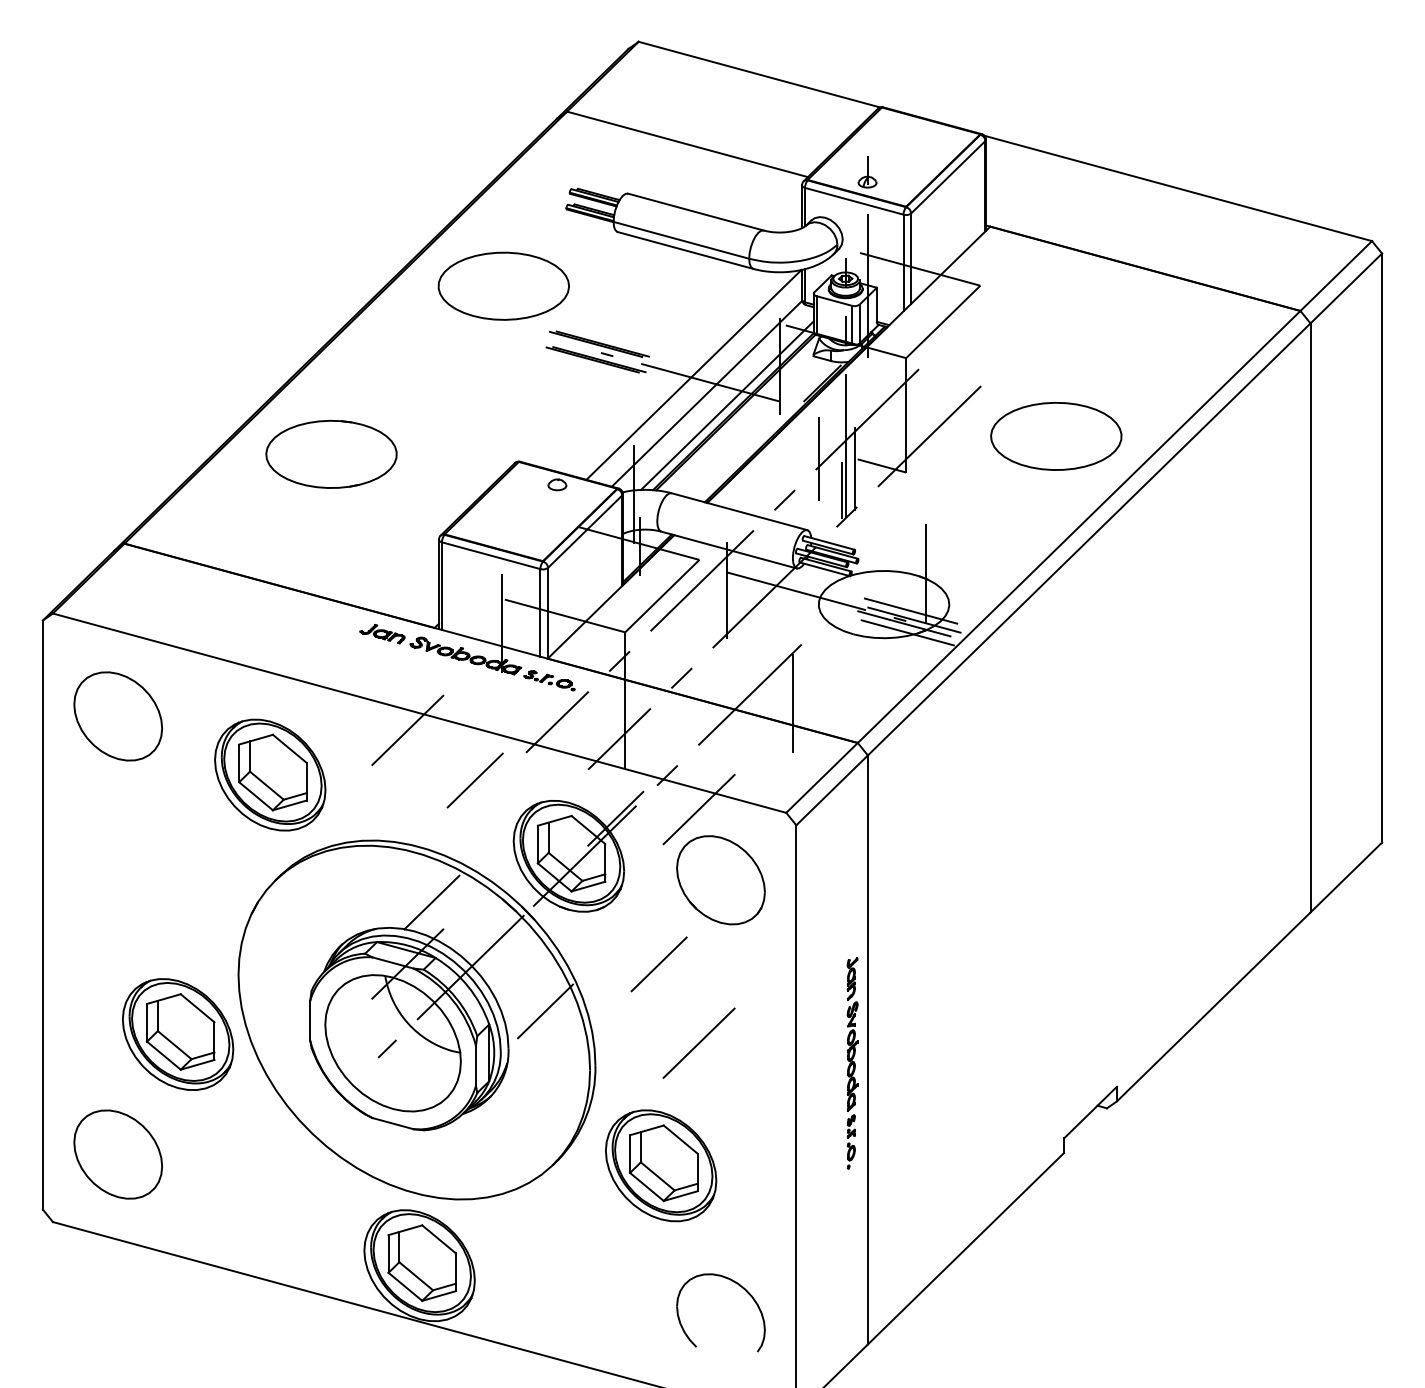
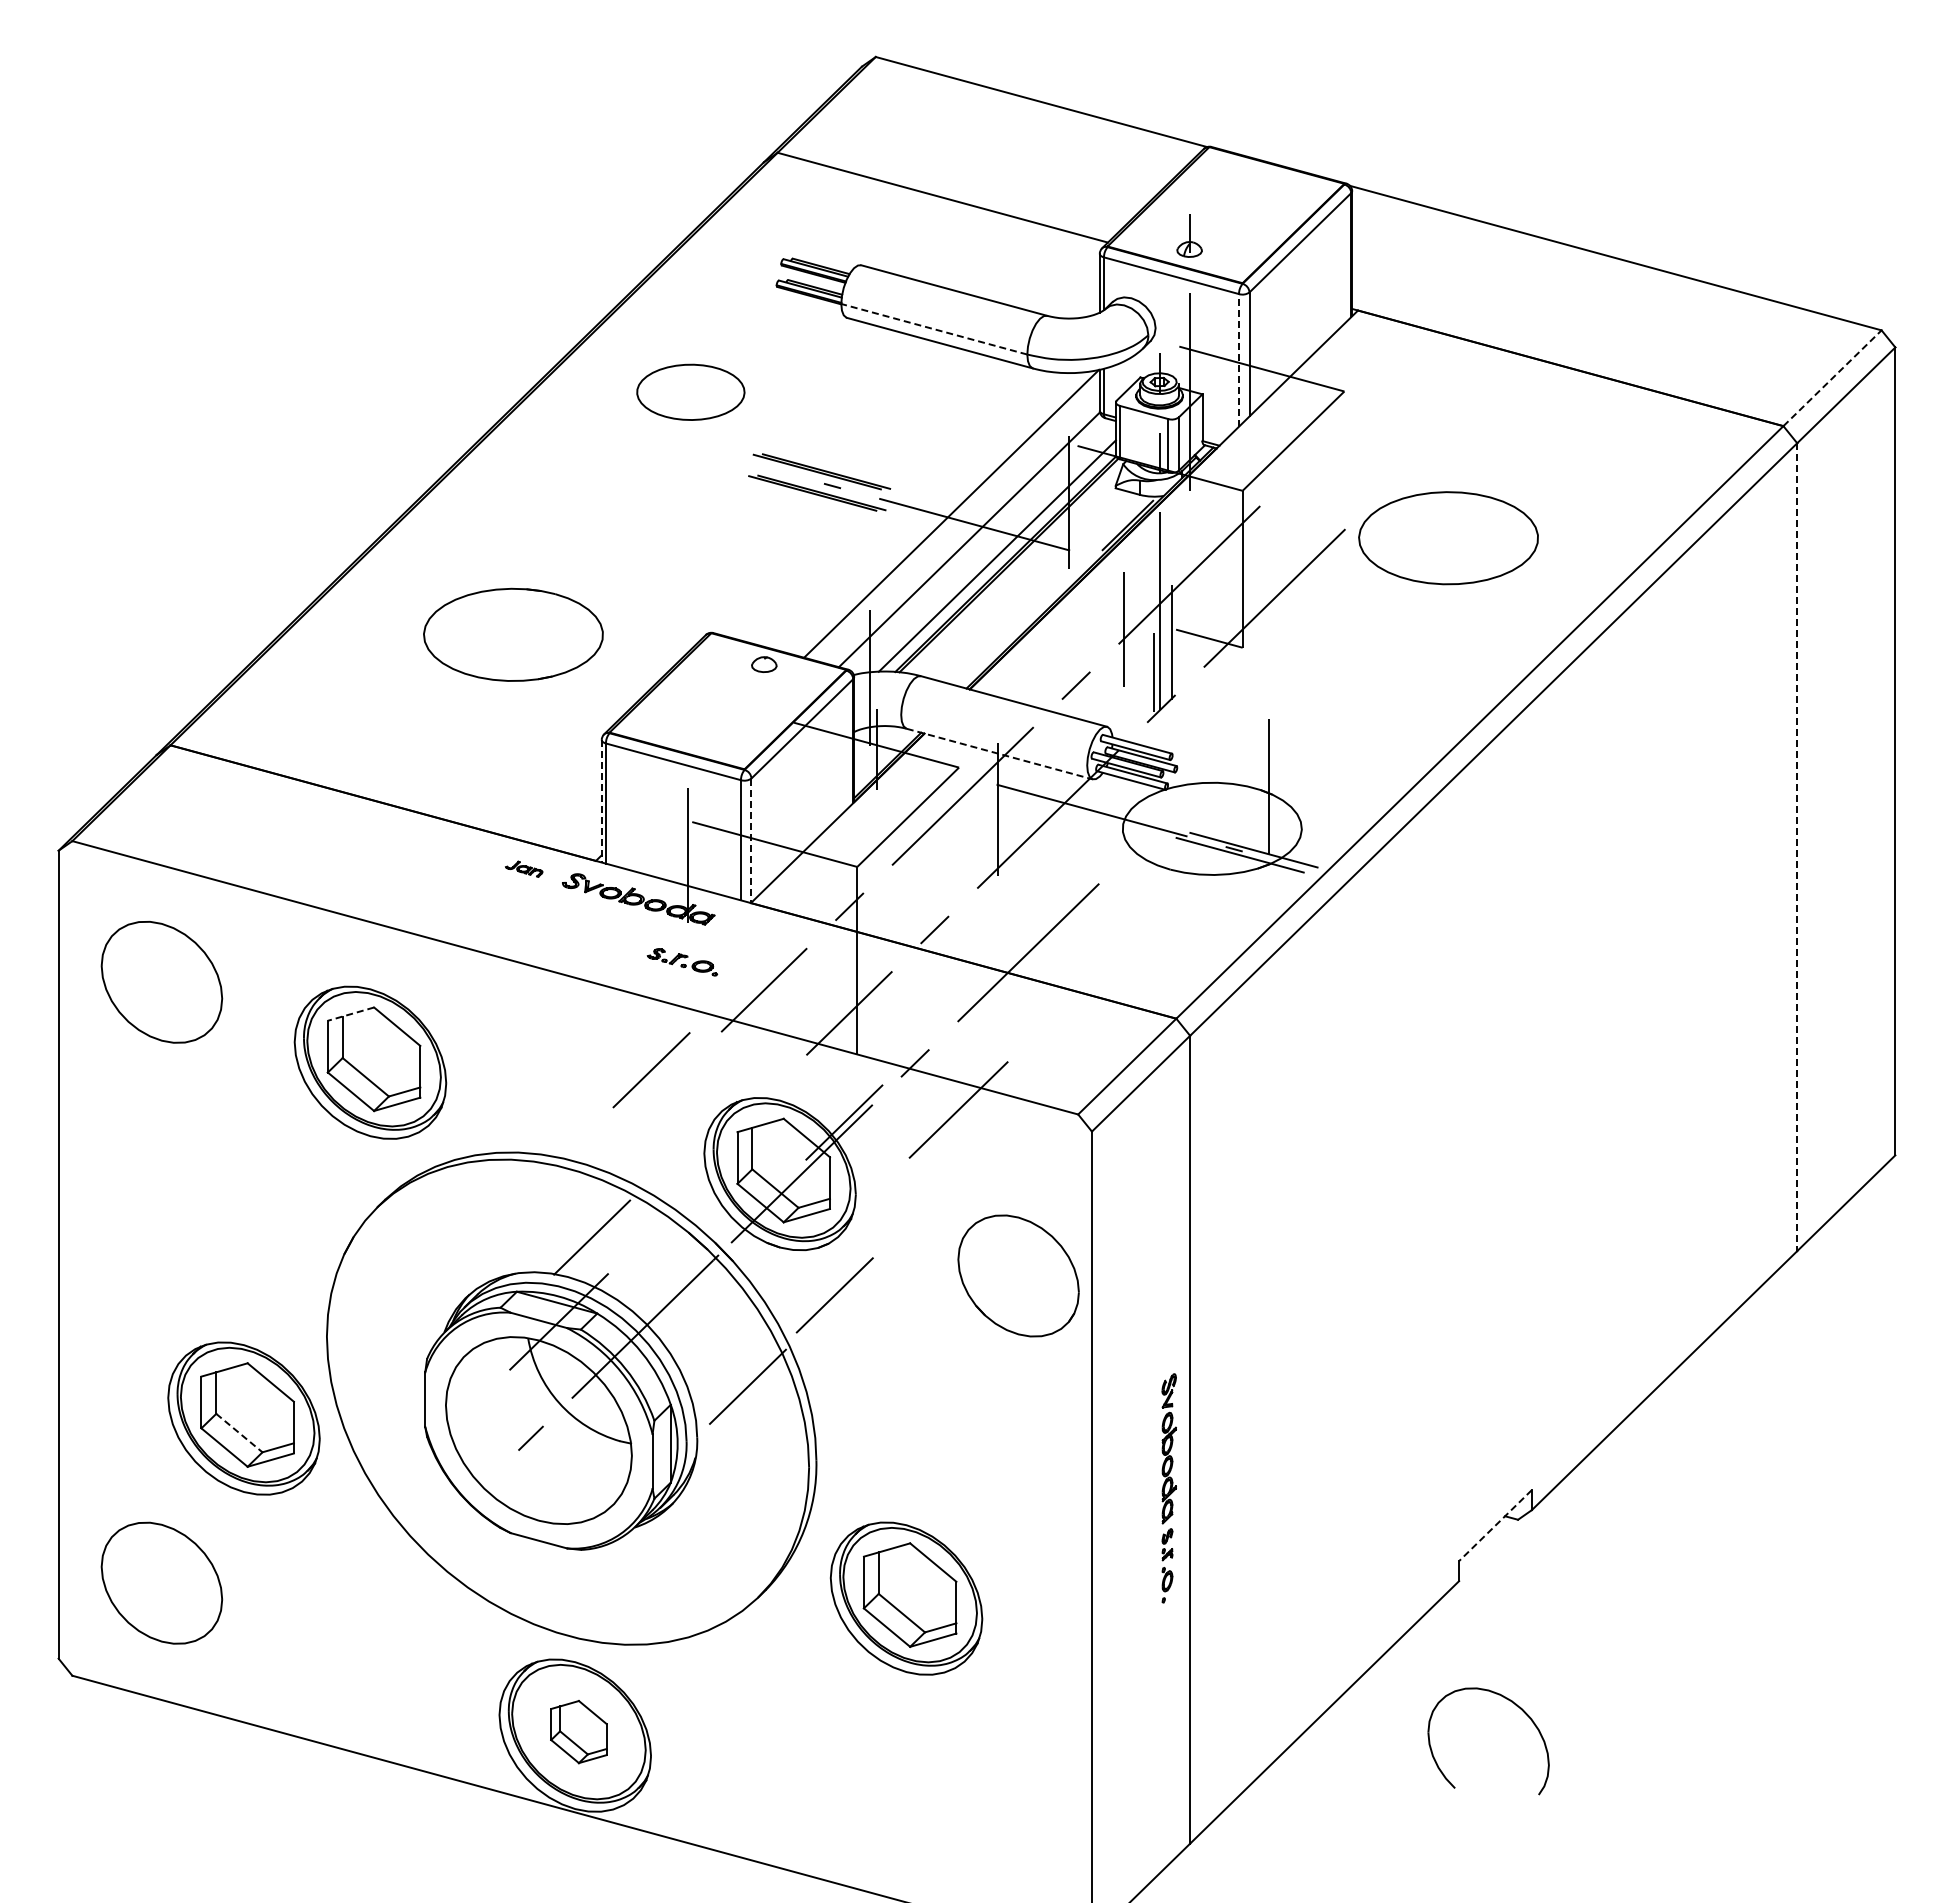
line: (680, 240) -> (933, 329), solid -> dashed
line: (903, 262) -> (1238, 359), solid -> dashed
line: (1336, 276) -> (1832, 378), solid -> dashed
part: (503, 286) -> (690, 392), size x0.6
part: (1056, 436) -> (1448, 538), moved
part: (331, 454) -> (513, 634), moved
line: (729, 550) -> (1000, 754), solid -> dashed
line: (438, 584) -> (601, 801), solid -> dashed
line: (910, 610) -> (1248, 837), removed
line: (548, 613) -> (751, 841), solid -> dashed
line: (1310, 618) -> (1797, 847), solid -> dashed
line: (907, 632) -> (1244, 867), removed
part: (381, 633) -> (523, 868), size x0.6
part: (549, 680) -> (682, 962), moved
line: (793, 702) -> (1087, 963), removed
line: (407, 730) -> (558, 1001), removed
line: (255, 739) -> (350, 1014), solid -> dashed
part: (720, 879) -> (1018, 1275), moved
line: (658, 964) -> (834, 1295), moved
part: (852, 979) -> (1168, 1342), removed
line: (699, 1043) -> (958, 1430), removed
line: (174, 1045) -> (239, 1433), solid -> dashed
line: (1090, 1112) -> (1495, 1525), solid -> dashed
part: (421, 1262) -> (578, 1731), size x0.6
part: (741, 1287) -> (1516, 1706), moved

